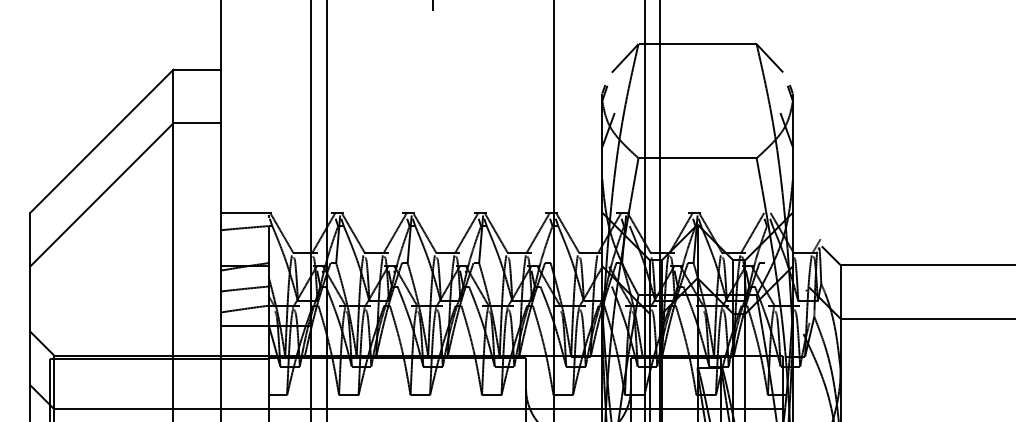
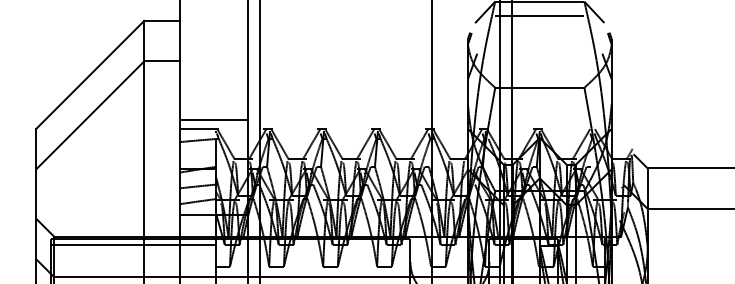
line: (697, 63) -> (539, 16), added
line: (266, 201) -> (214, 120), added
line: (158, 366) -> (132, 244), added

